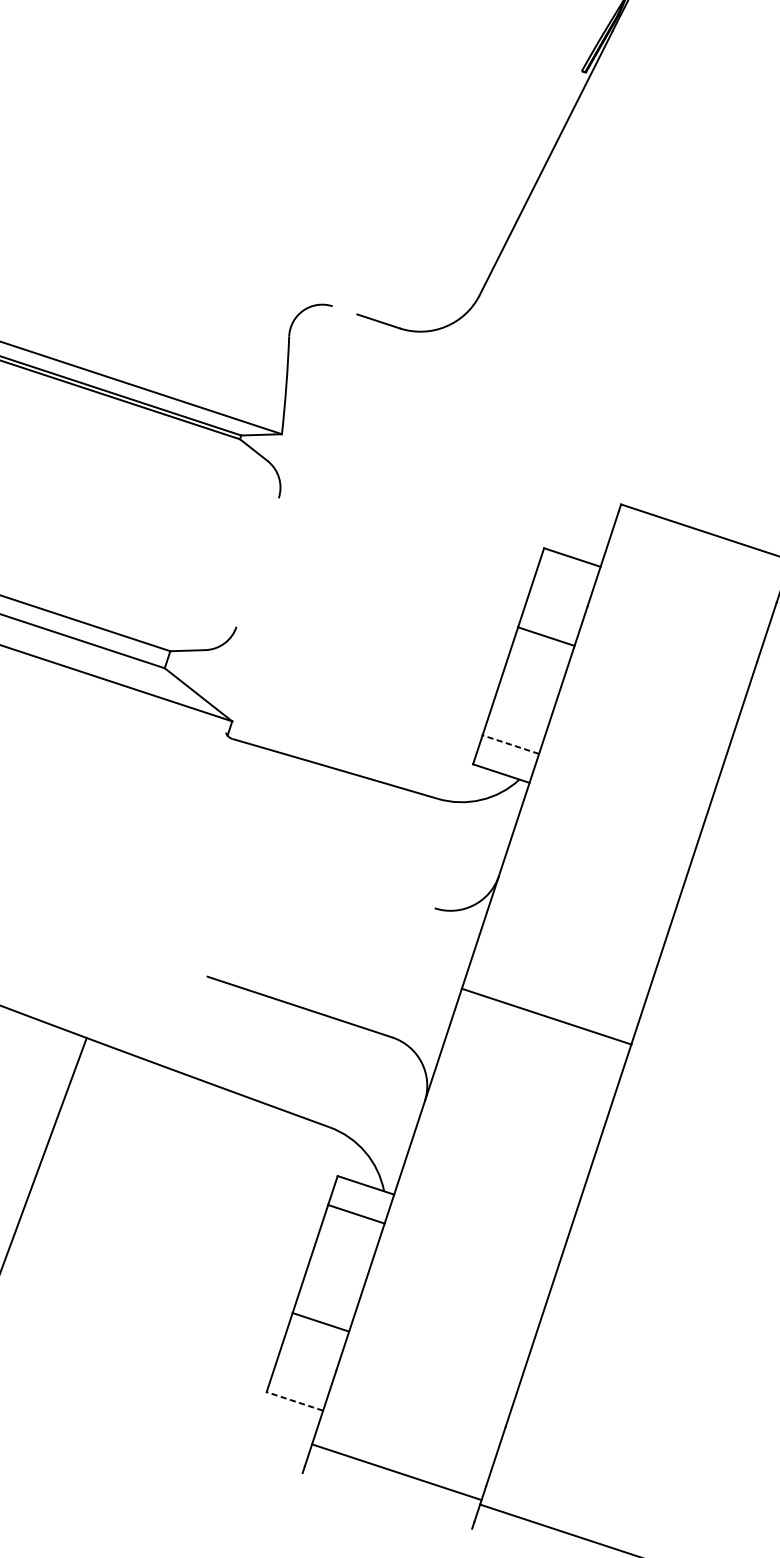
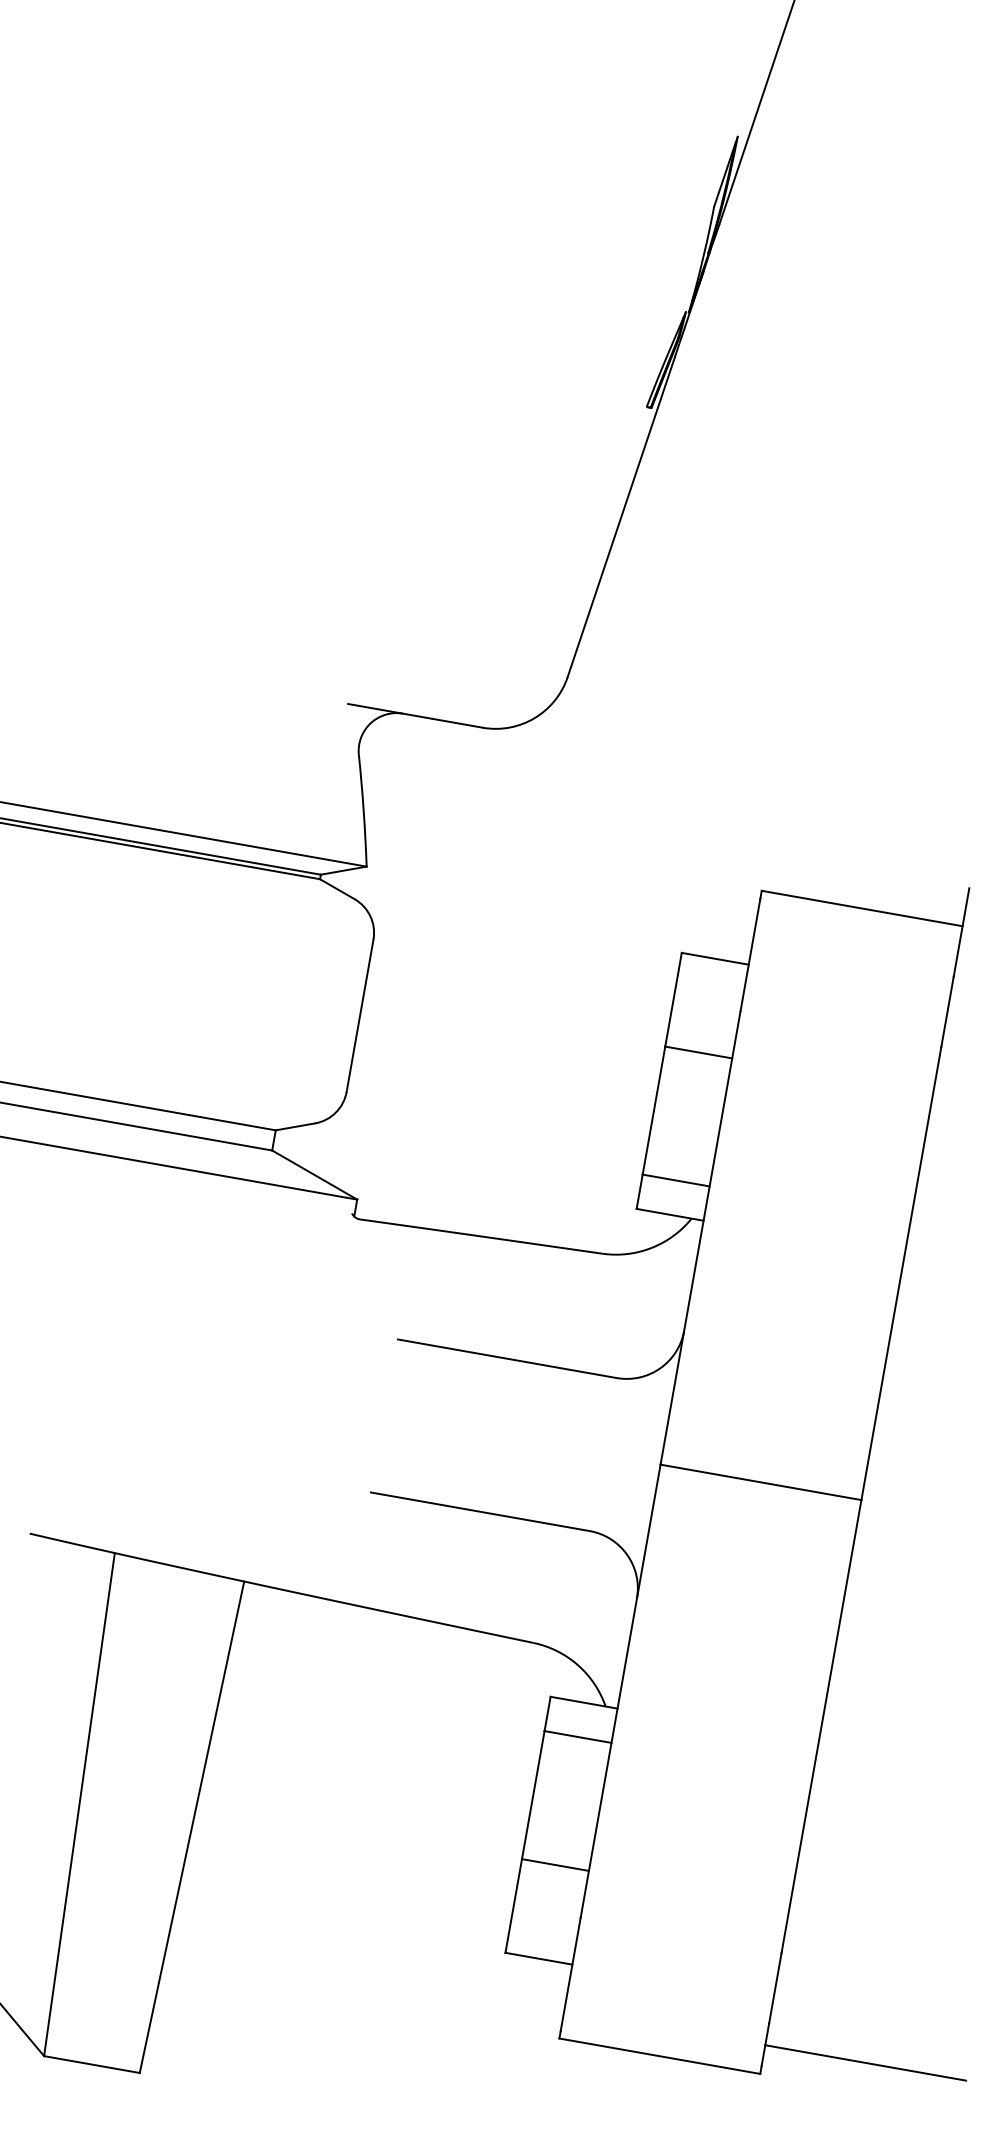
line: (322, 301) -> (390, 710), added
line: (257, 562) -> (359, 1015), added
line: (511, 744) -> (676, 1180), dashed -> solid
line: (341, 877) -> (506, 1358), added
line: (294, 1401) -> (538, 1958), dashed -> solid
line: (396, 1471) -> (659, 2055), moved

